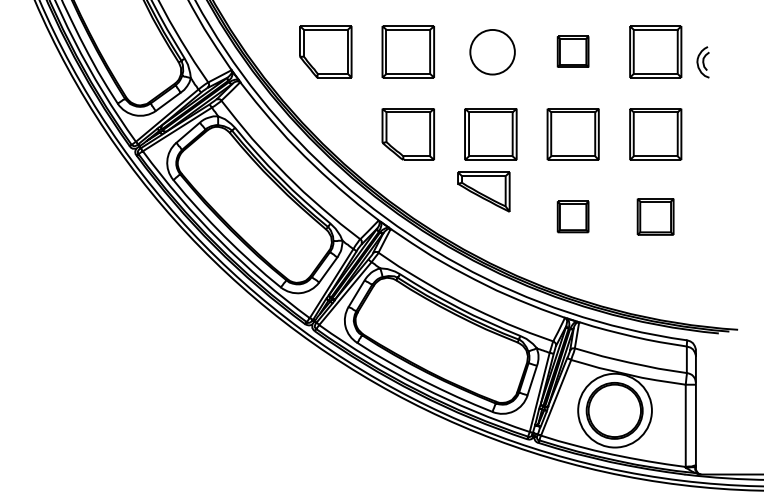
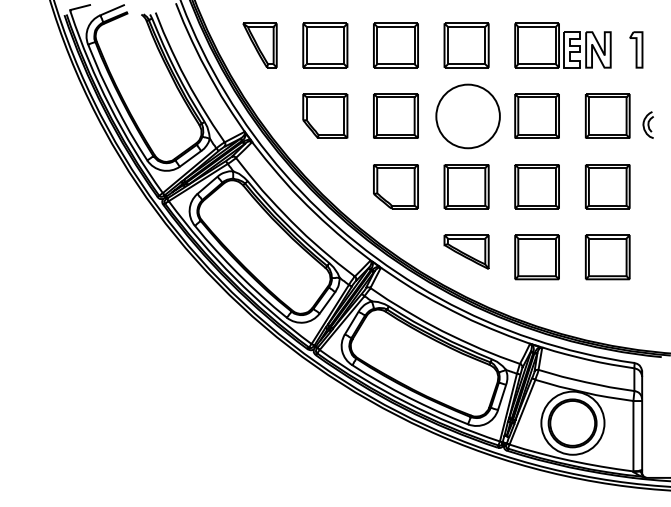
part: (572, 51) -> (536, 115), size x1.67
circle: (491, 52) -> (467, 116), size x1.67
part: (483, 191) -> (466, 251), moved
part: (572, 217) -> (536, 257), size x1.67
part: (655, 217) -> (607, 257), size x1.43

